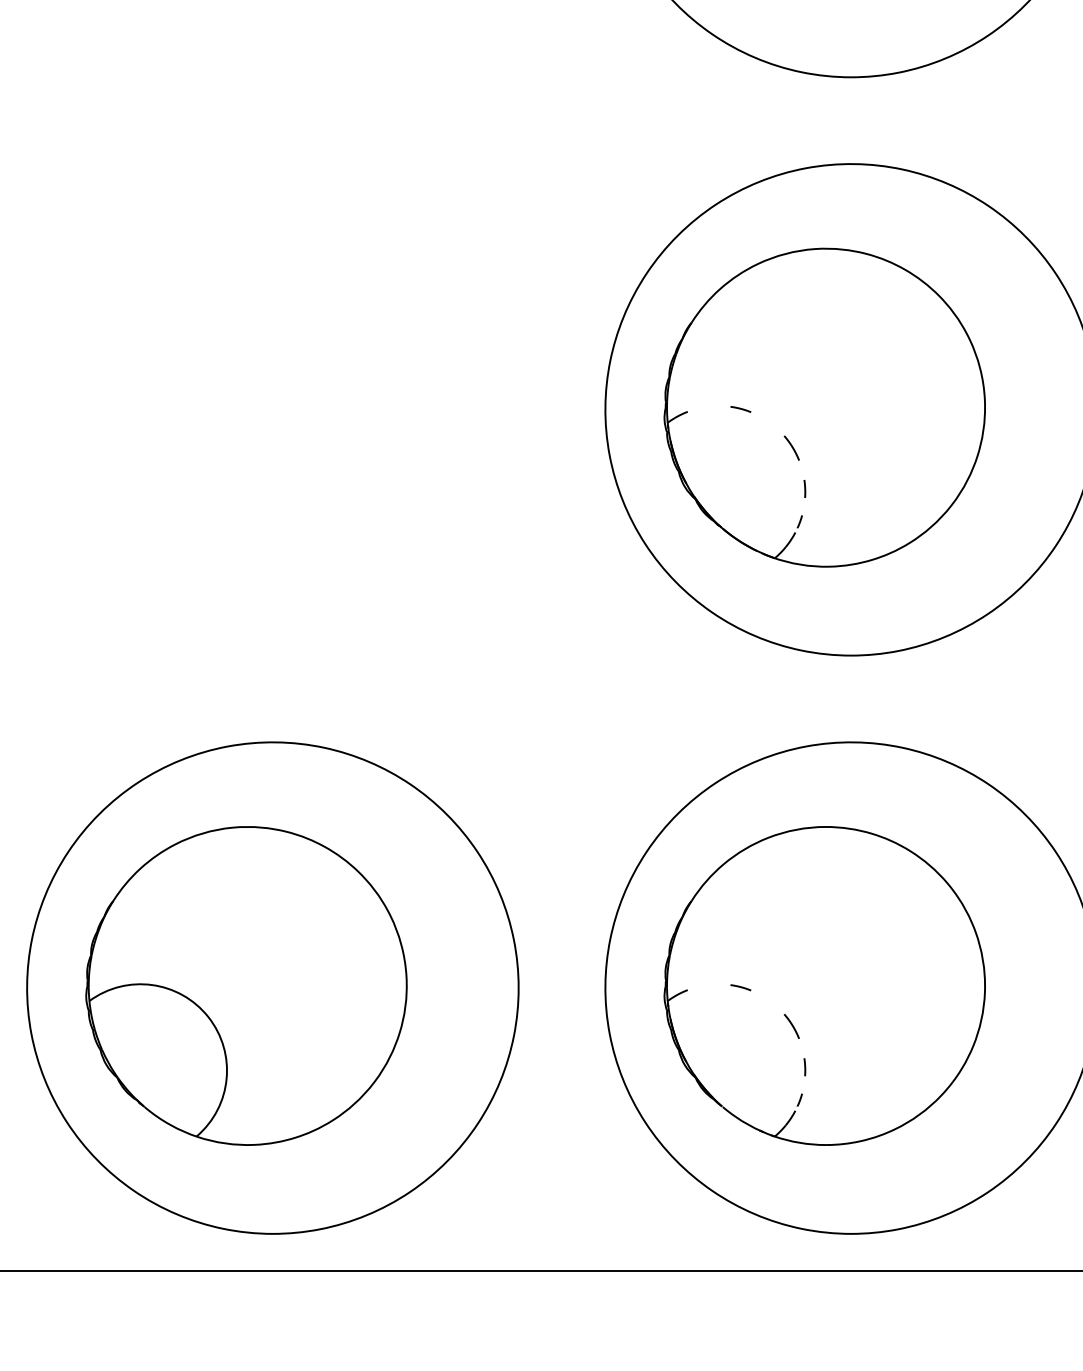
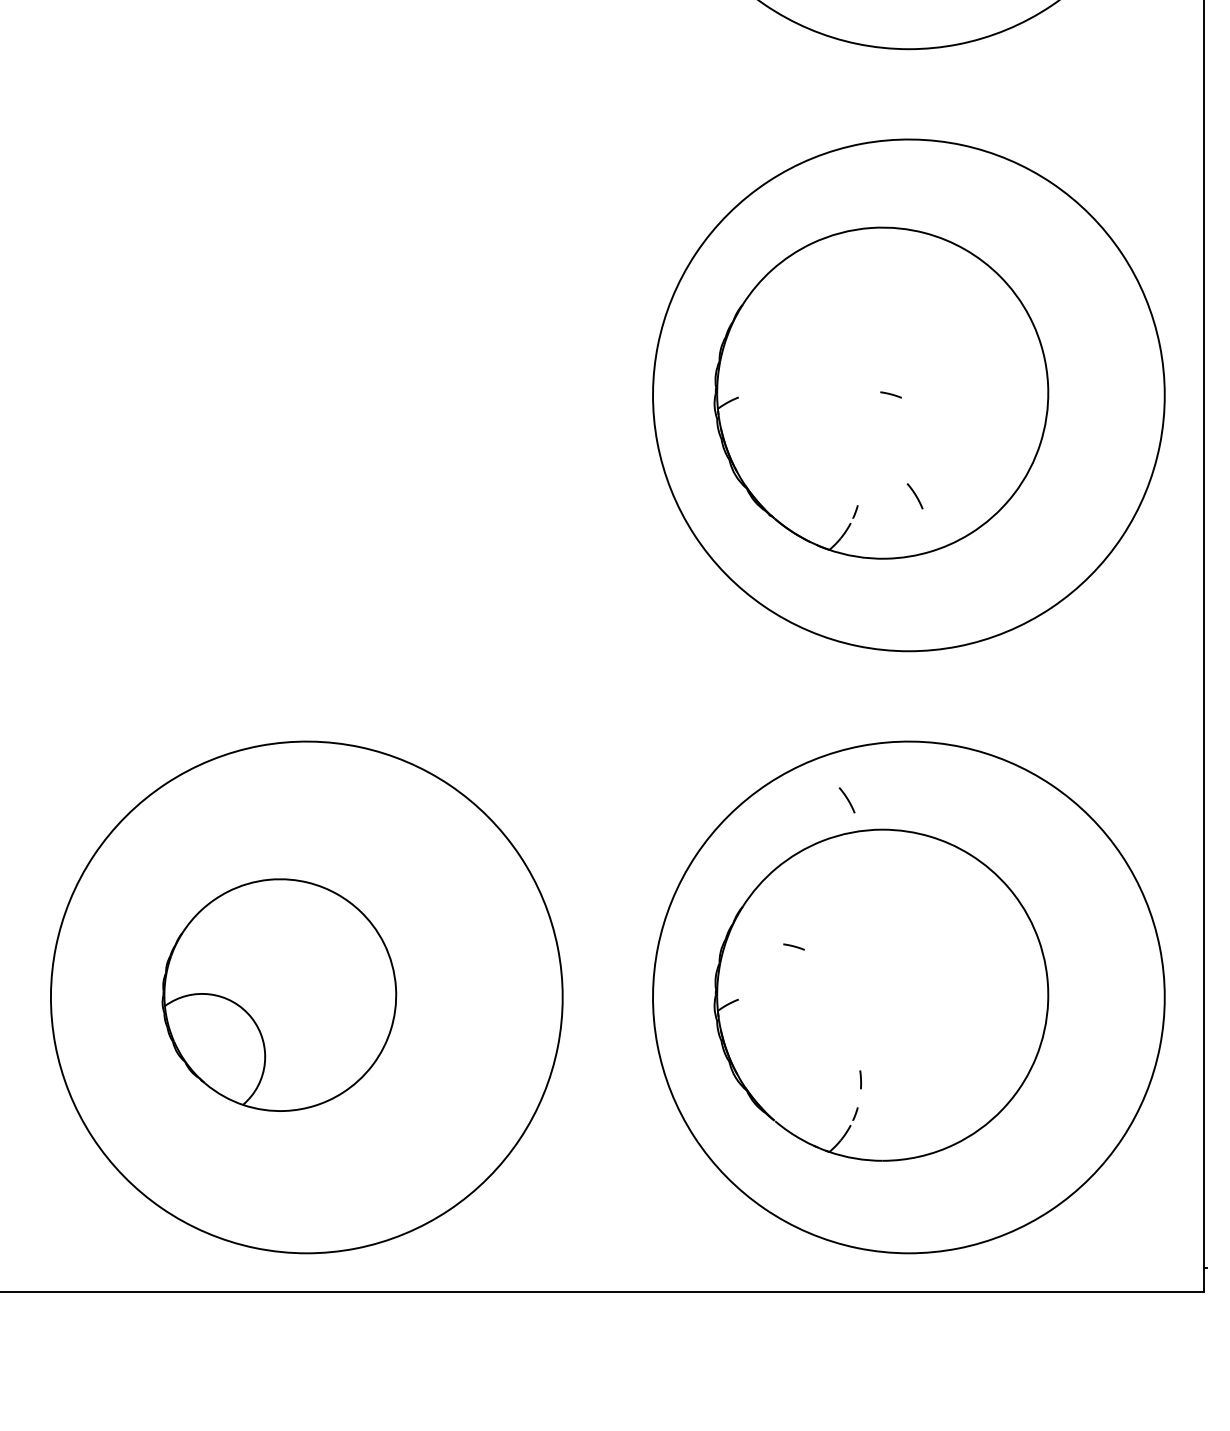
line: (740, 408) -> (890, 394), moved
curve: (791, 447) -> (914, 495), moved
line: (804, 488) -> (860, 477), removed
part: (246, 985) -> (279, 994), size x0.7
line: (740, 987) -> (793, 946), moved
curve: (791, 1025) -> (846, 799), moved

